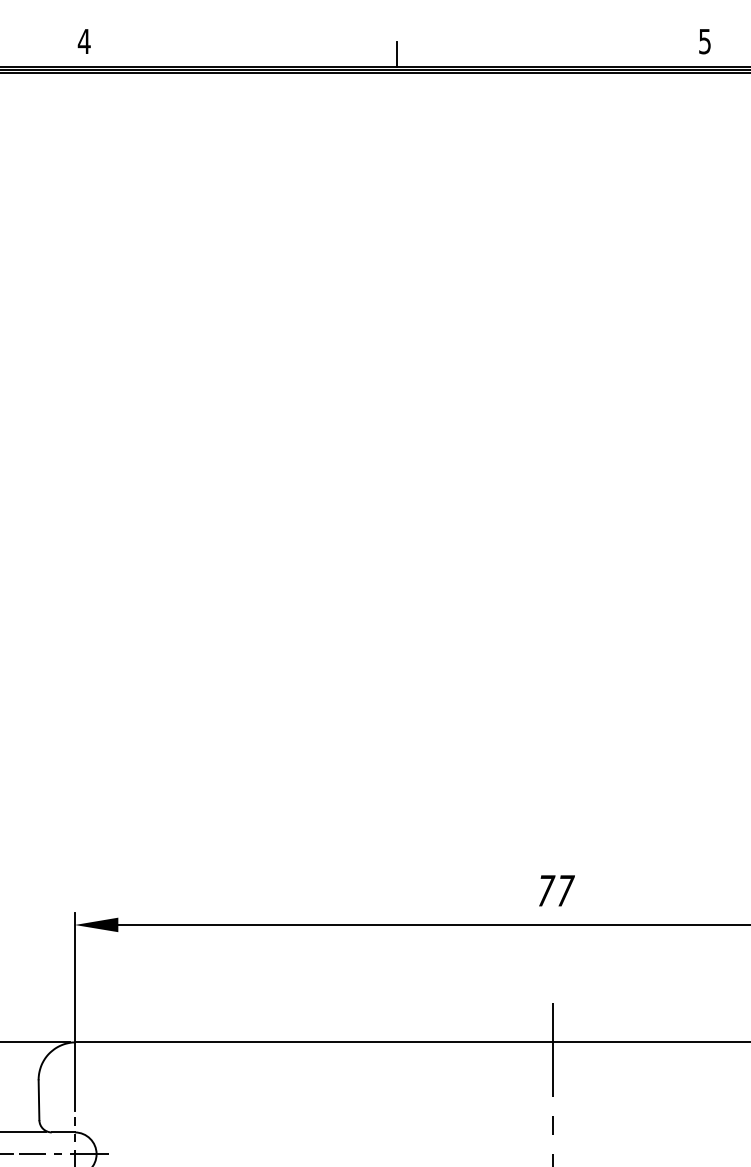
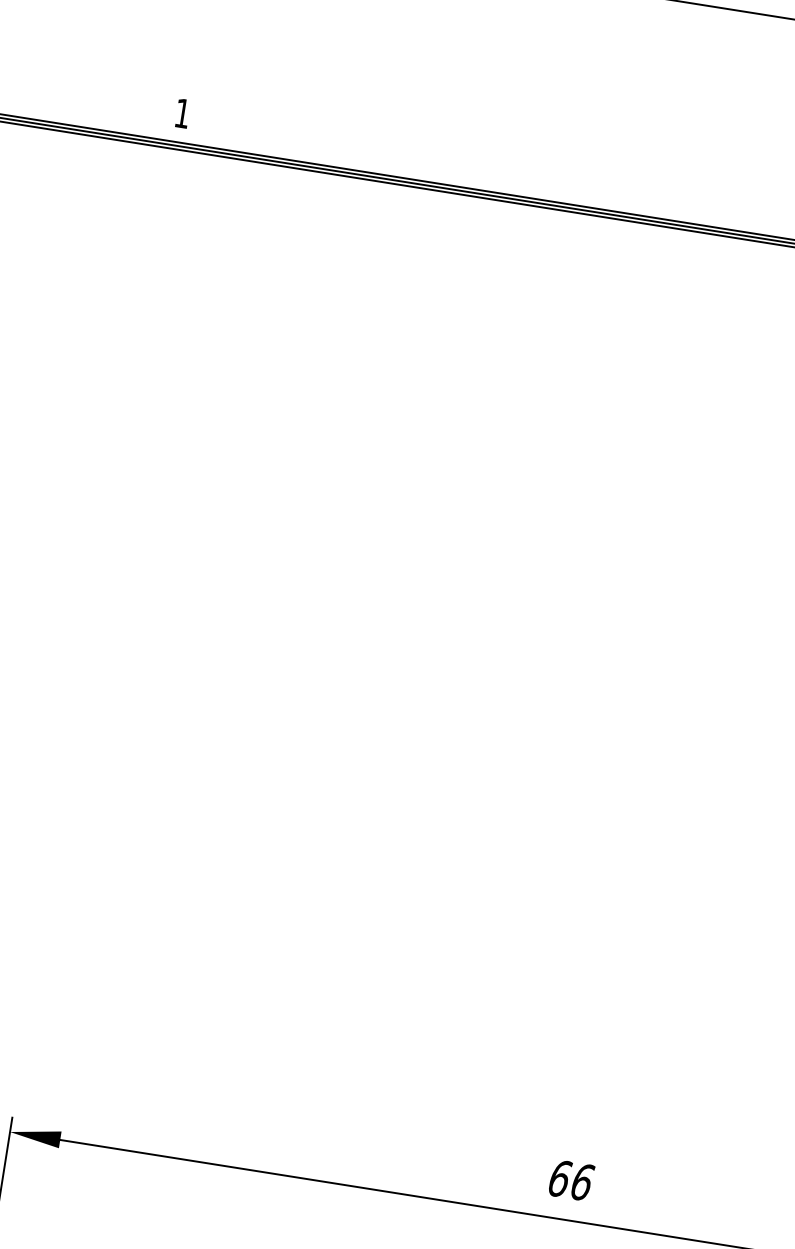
text: (83, 41) -> (181, 113), 4 -> 1
line: (396, 53) -> (540, 184), removed
text: (555, 890) -> (571, 1180), 77 -> 66

